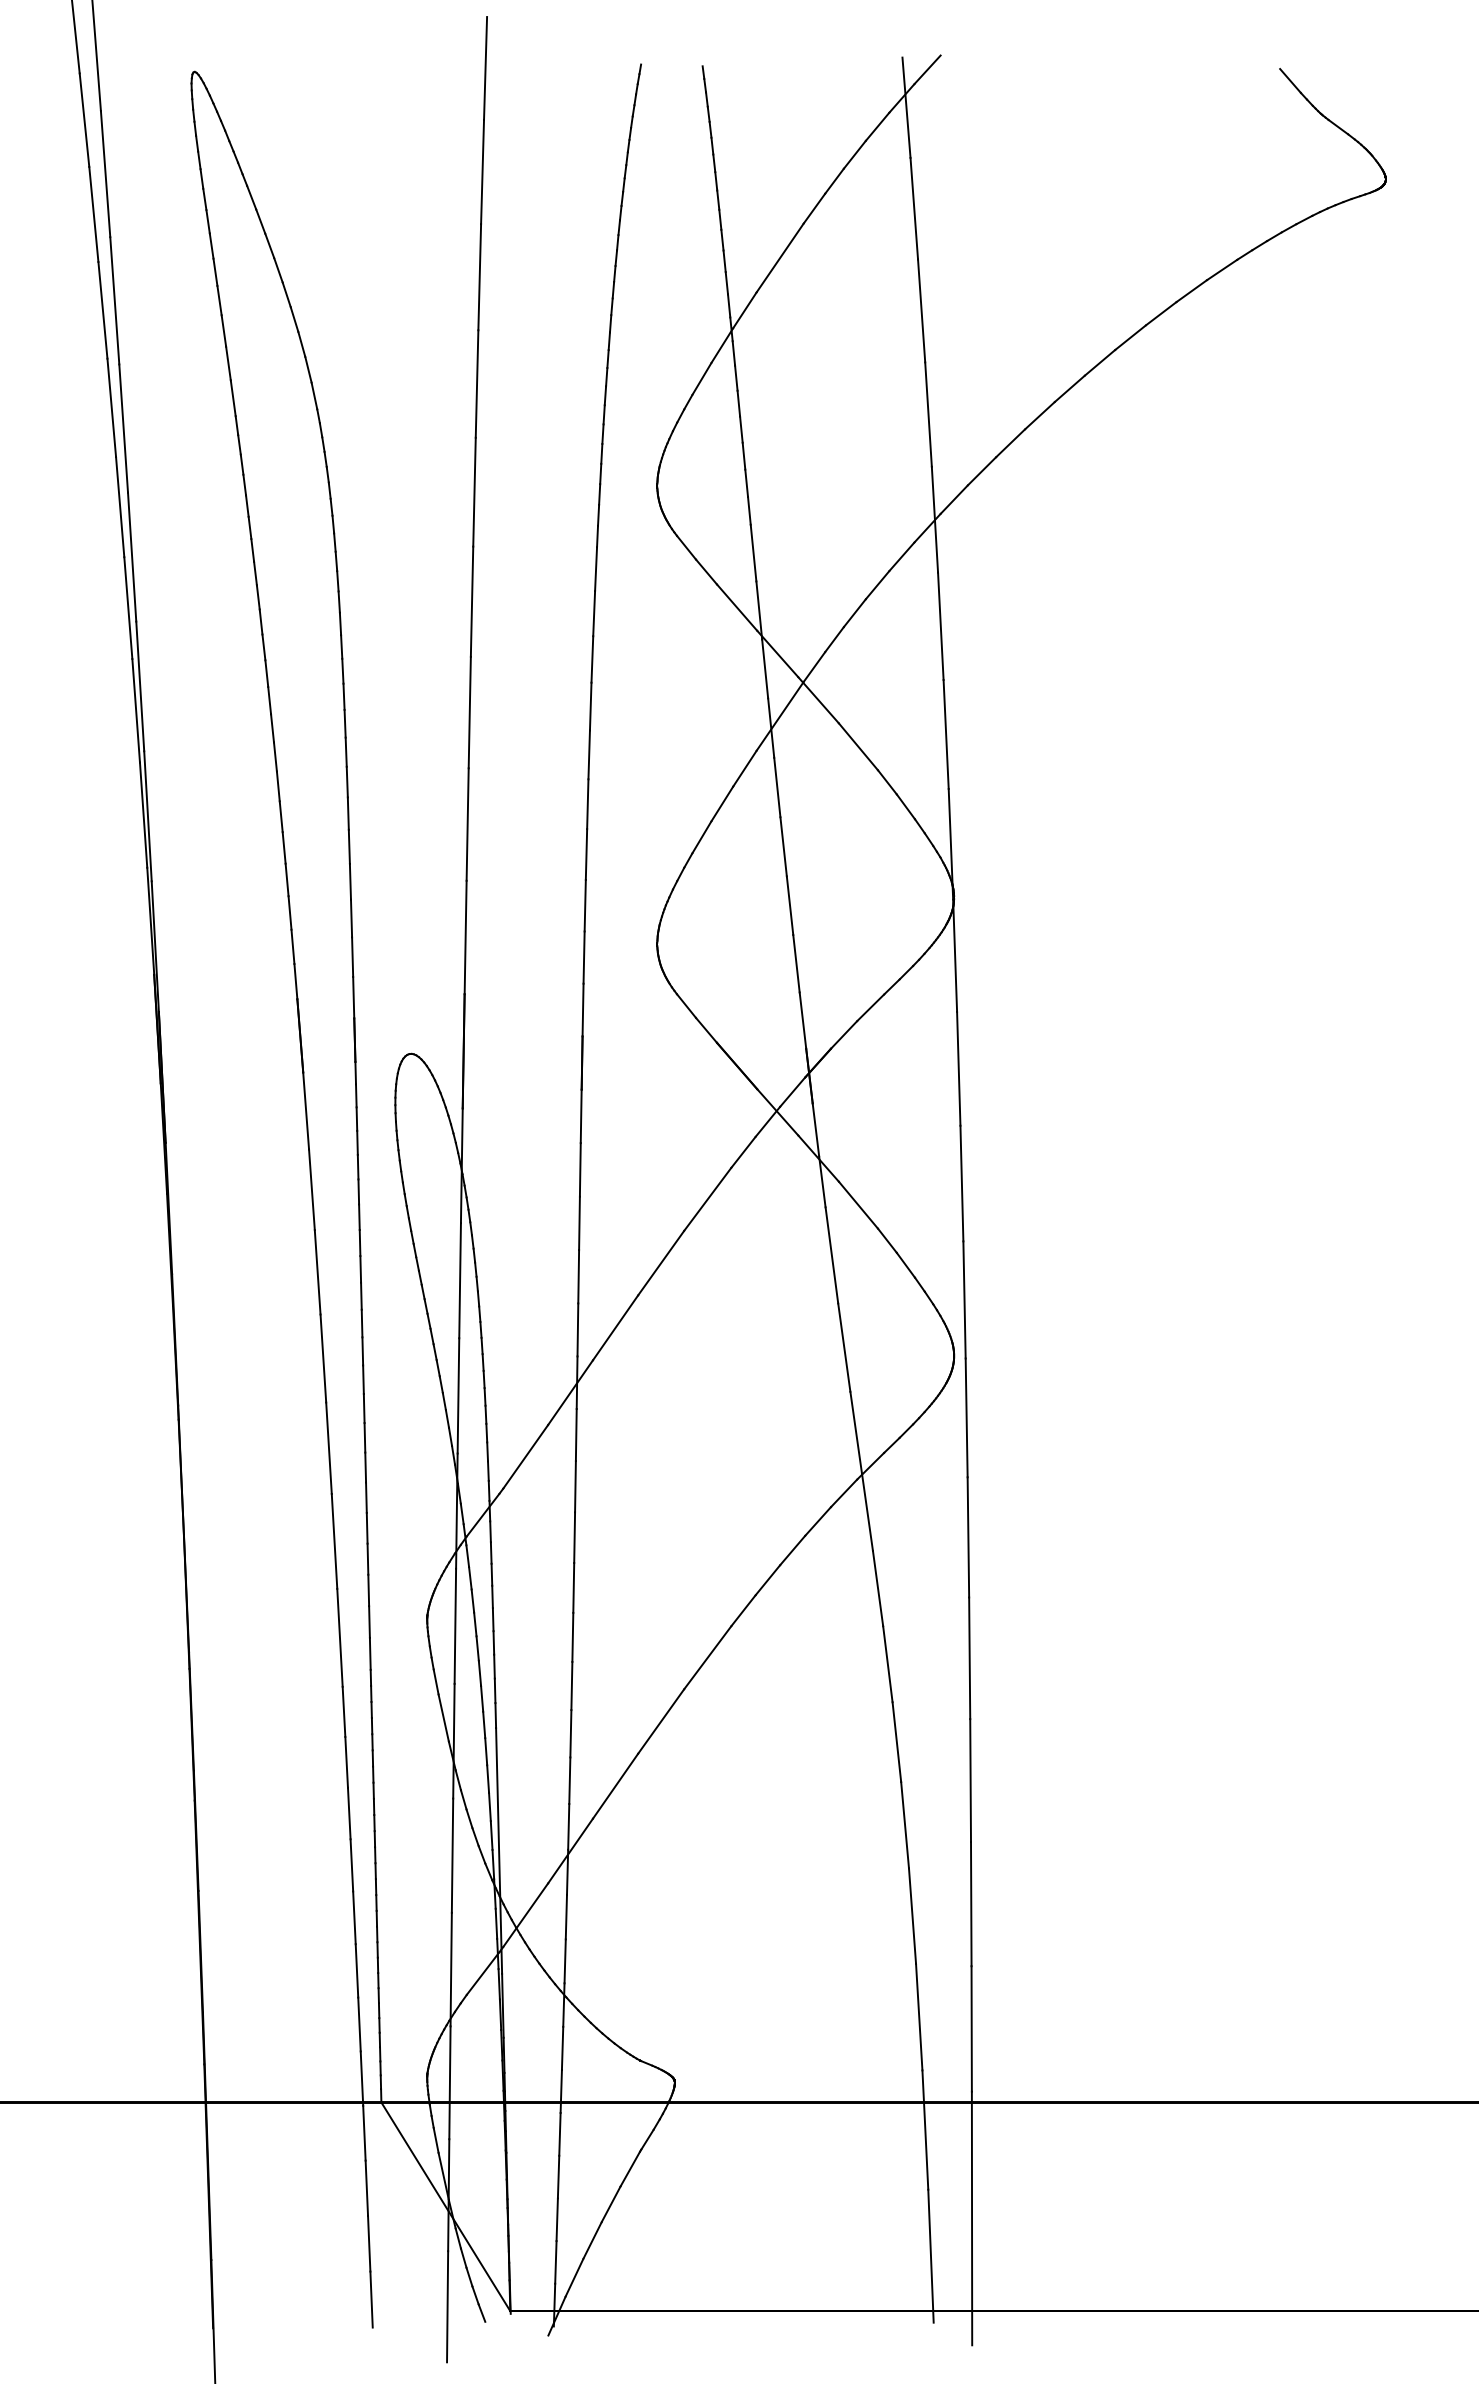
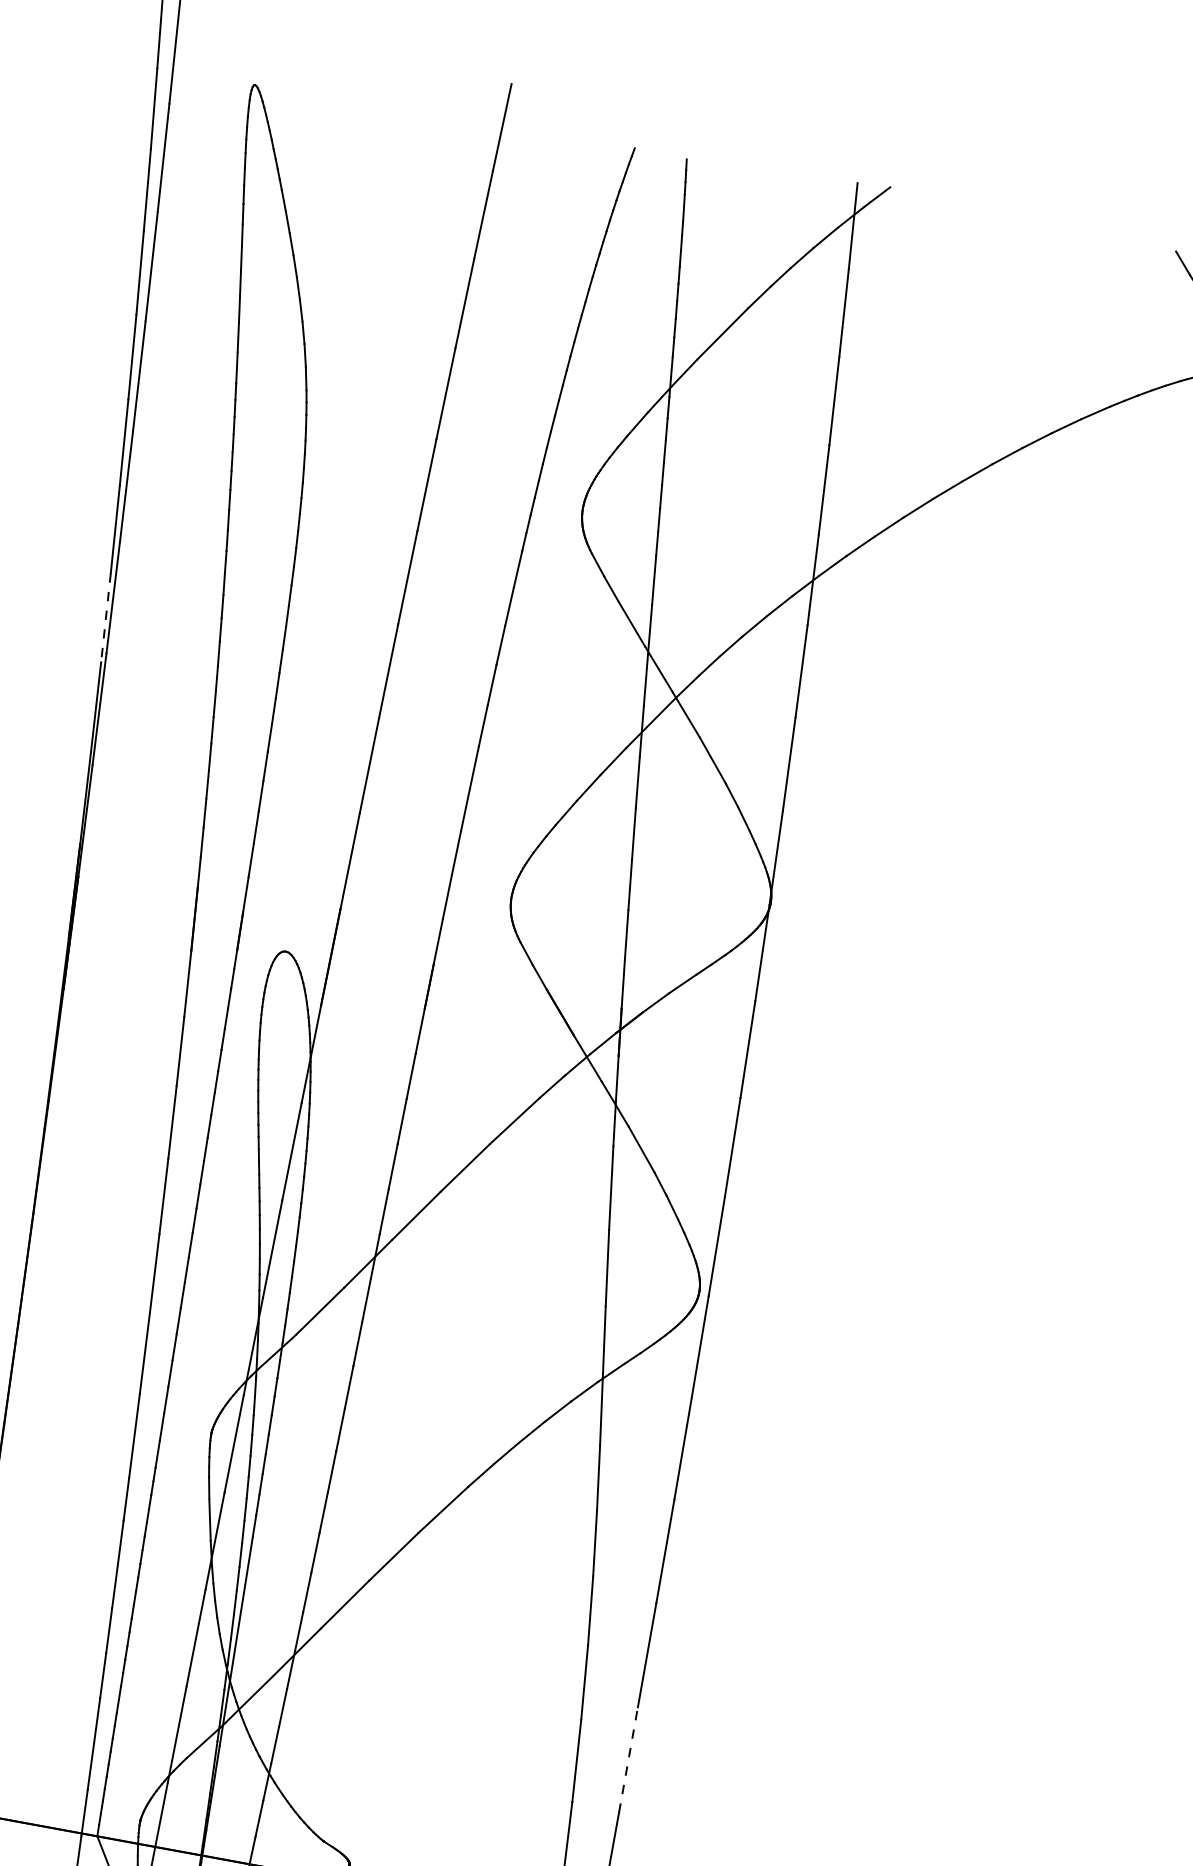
line: (136, 710) -> (106, 617), solid -> dashed
line: (971, 1903) -> (628, 1759), solid -> dashed

